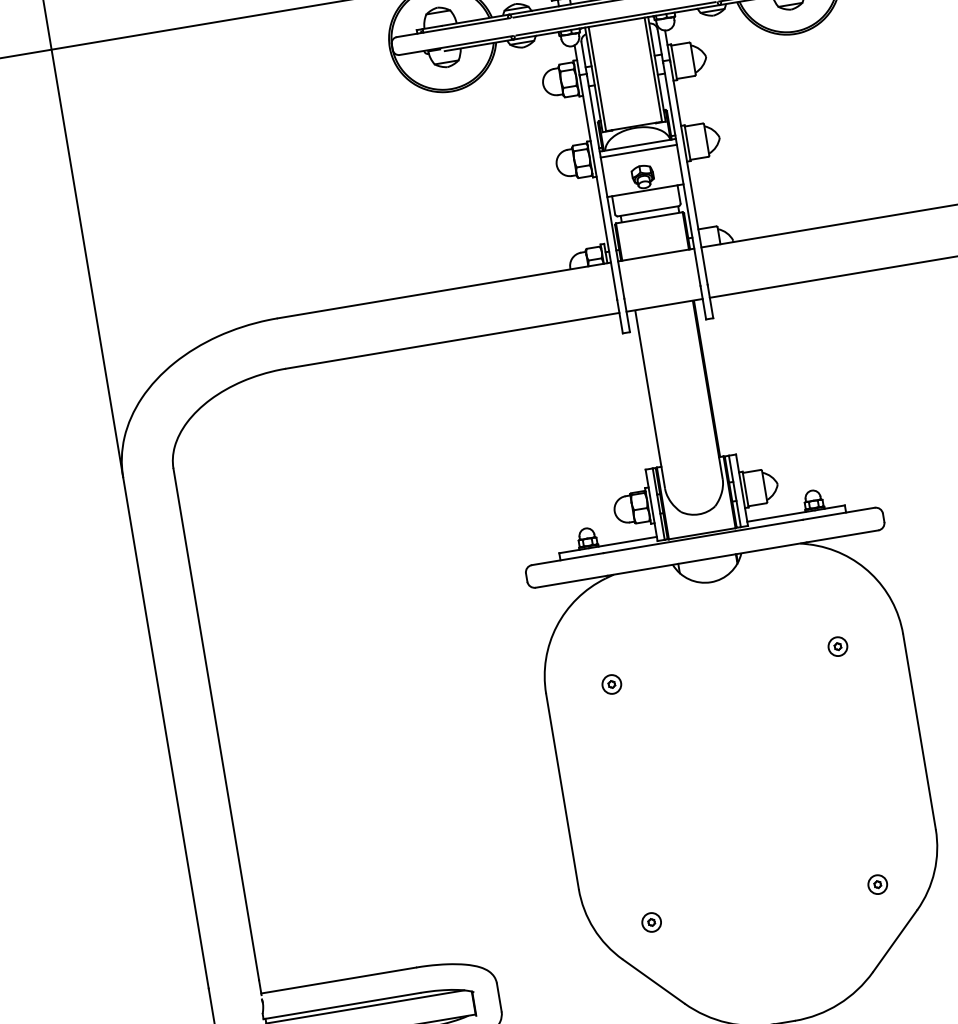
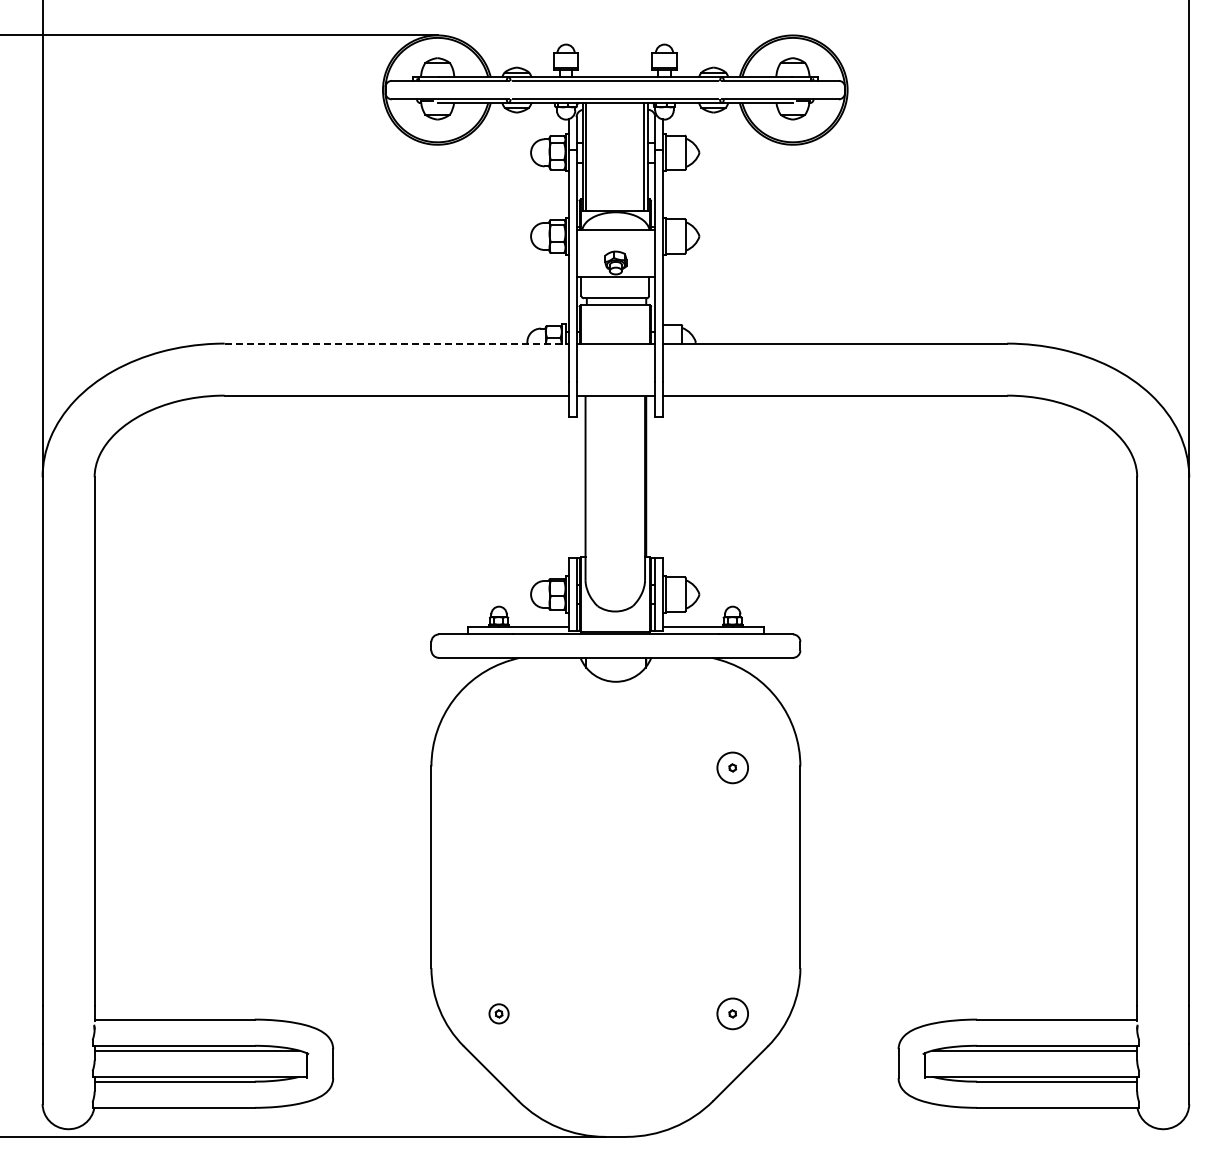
line: (638, 151) -> (615, 236), removed
line: (444, 290) -> (397, 343), solid -> dashed
circle: (837, 646) -> (732, 767), size x1.6
part: (611, 684) -> (498, 767), removed
circle: (877, 884) -> (732, 1013), size x1.6

